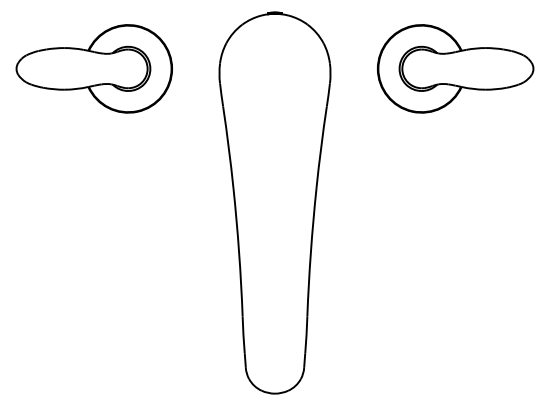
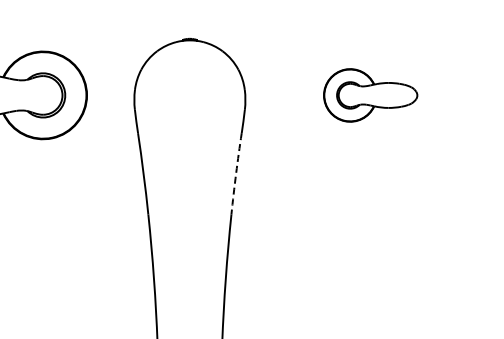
part: (455, 68) -> (370, 95), size x0.6
arc: (321, 147) -> (236, 174), solid -> dashed

